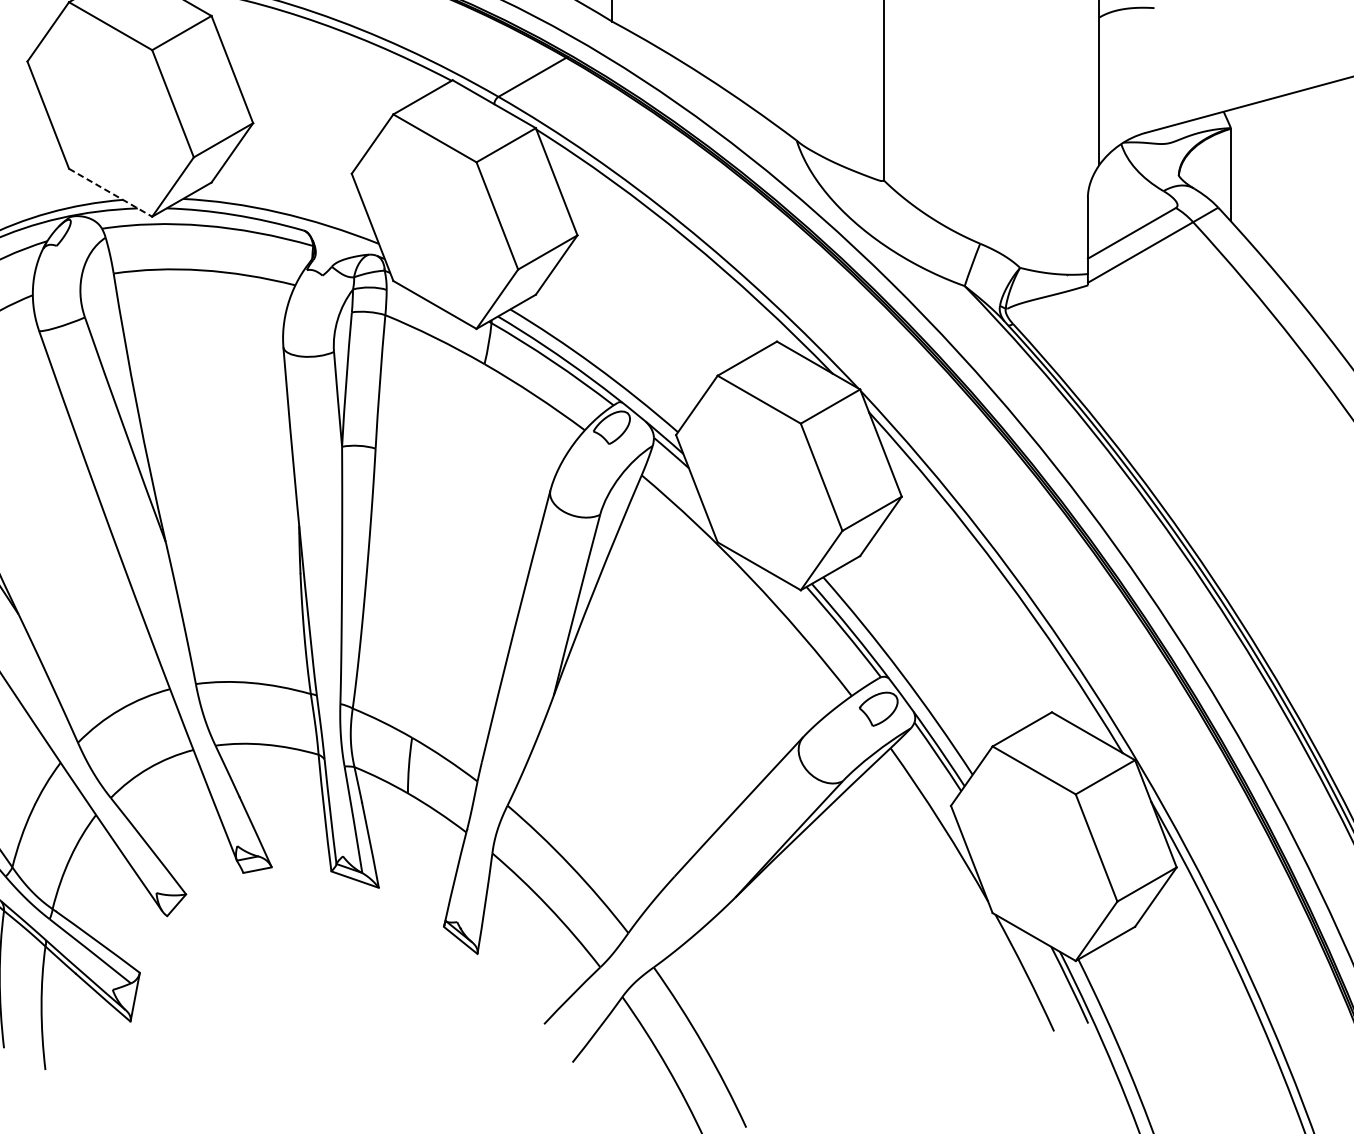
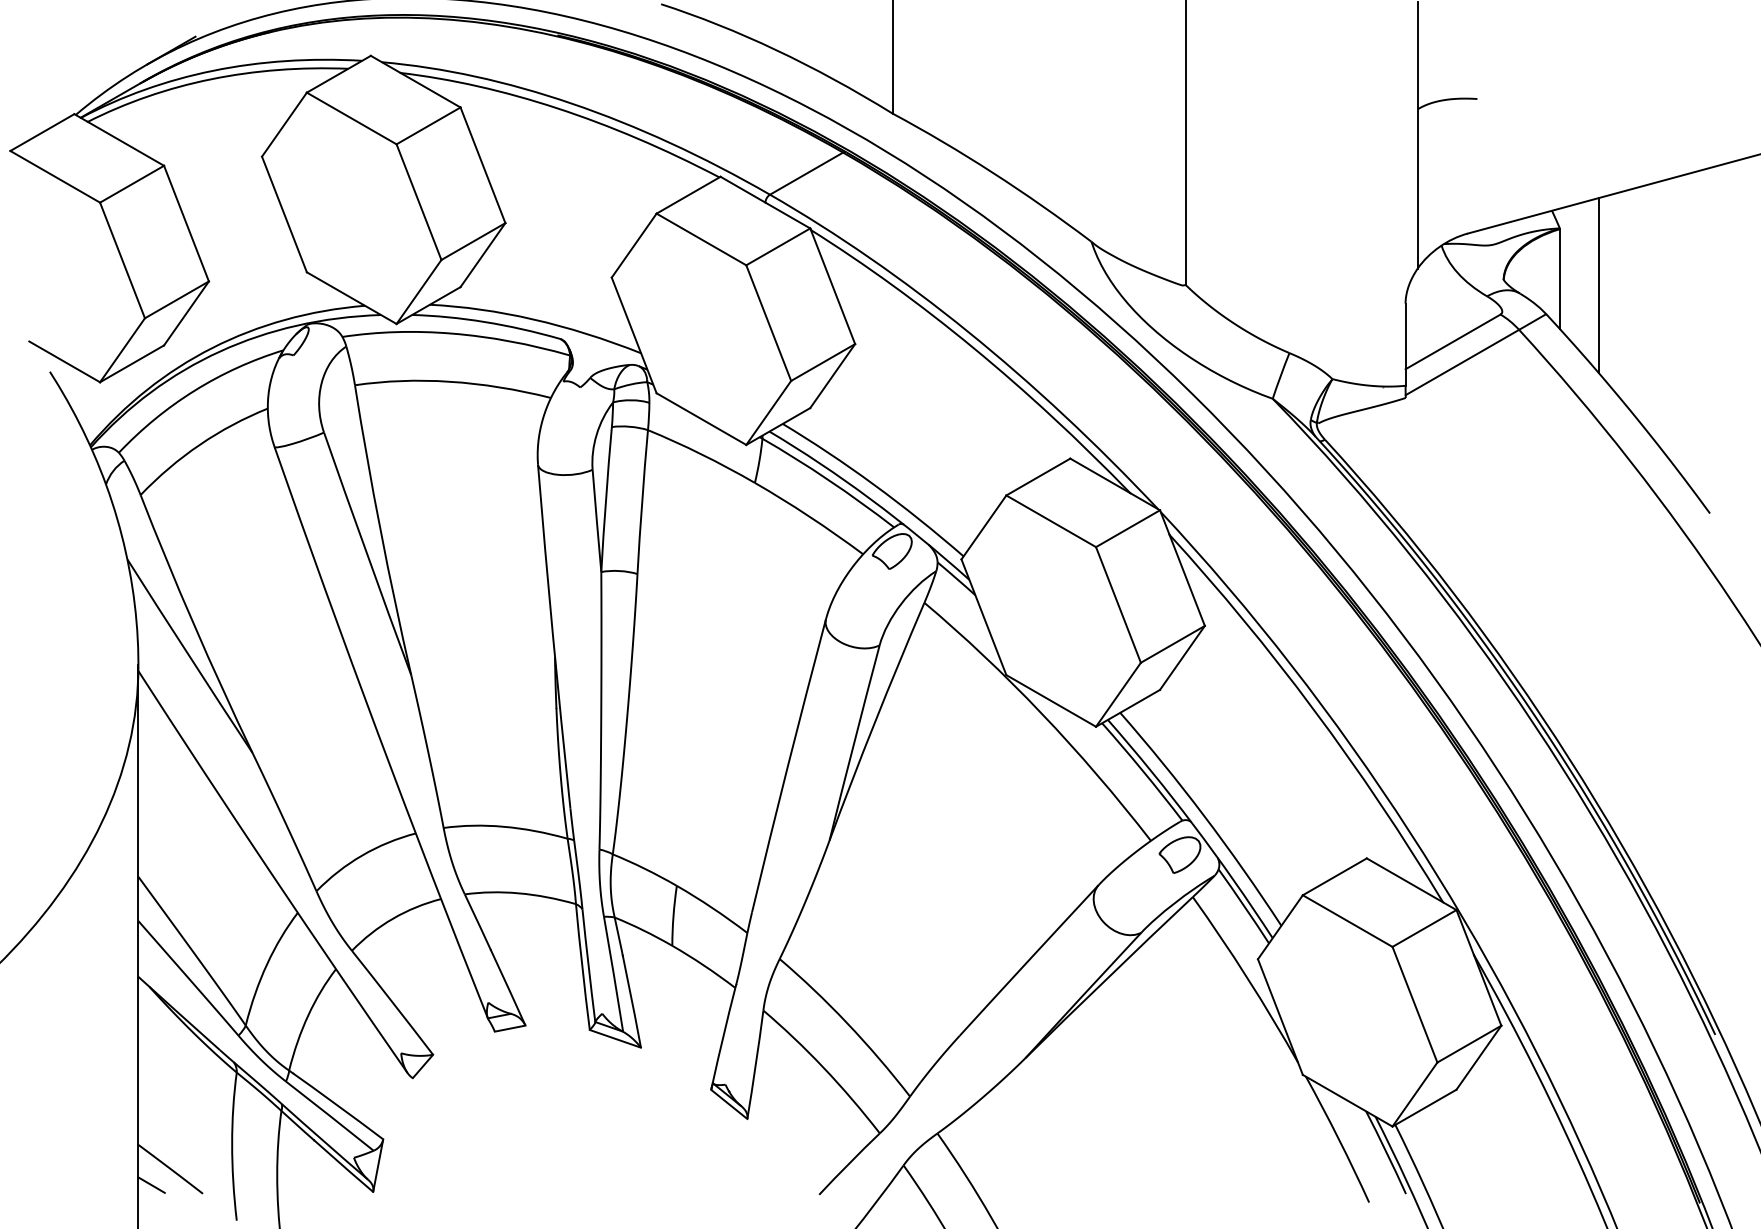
line: (1267, 181) -> (1599, 285), added
line: (110, 193) -> (351, 298), dashed -> solid

